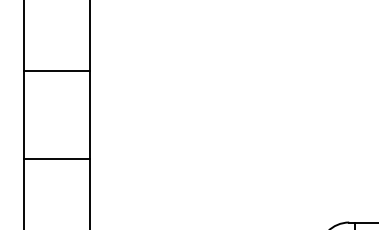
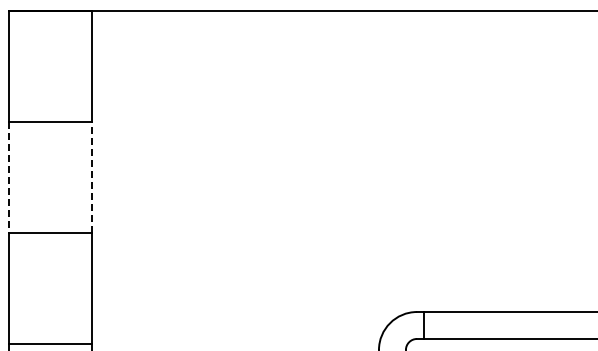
line: (89, 114) -> (91, 176), solid -> dashed
line: (23, 115) -> (8, 177), solid -> dashed

